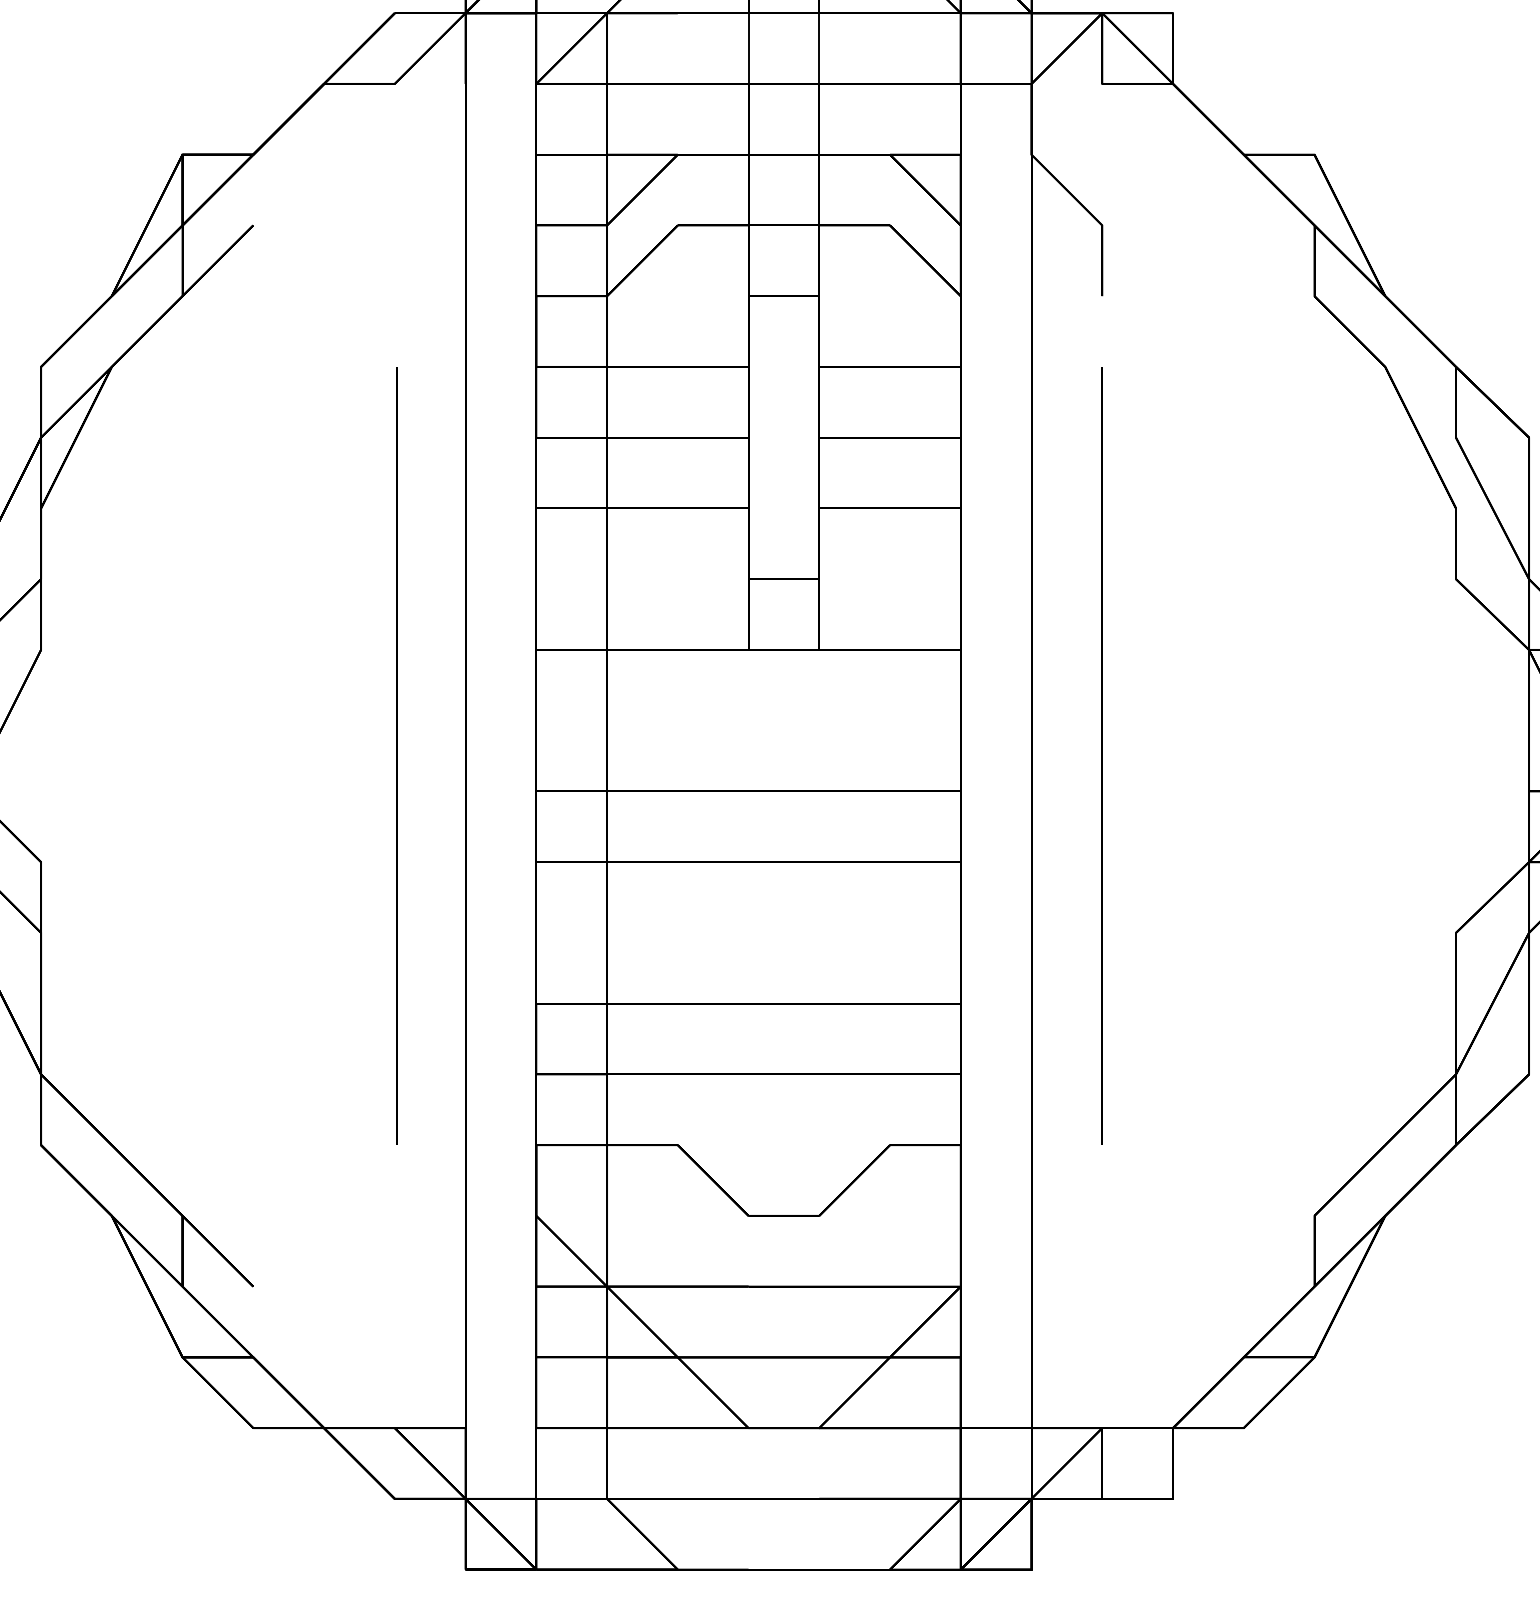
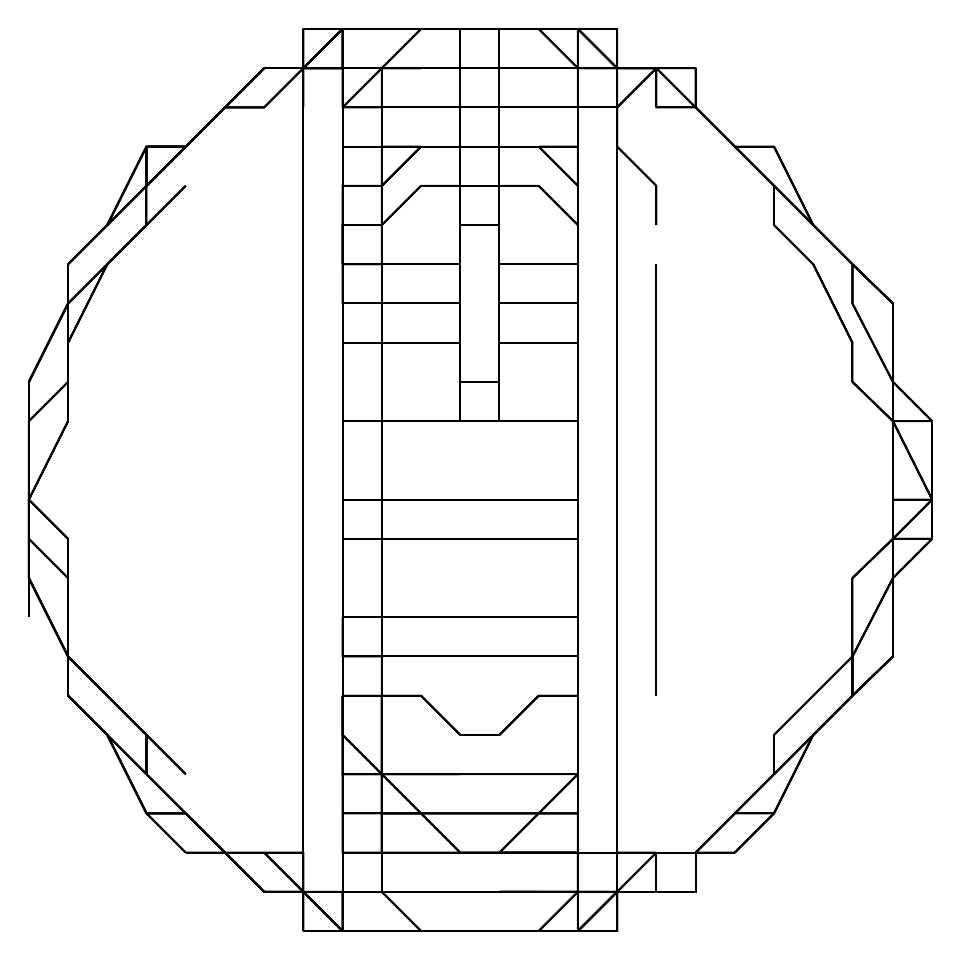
line: (395, 755) -> (264, 479), removed

